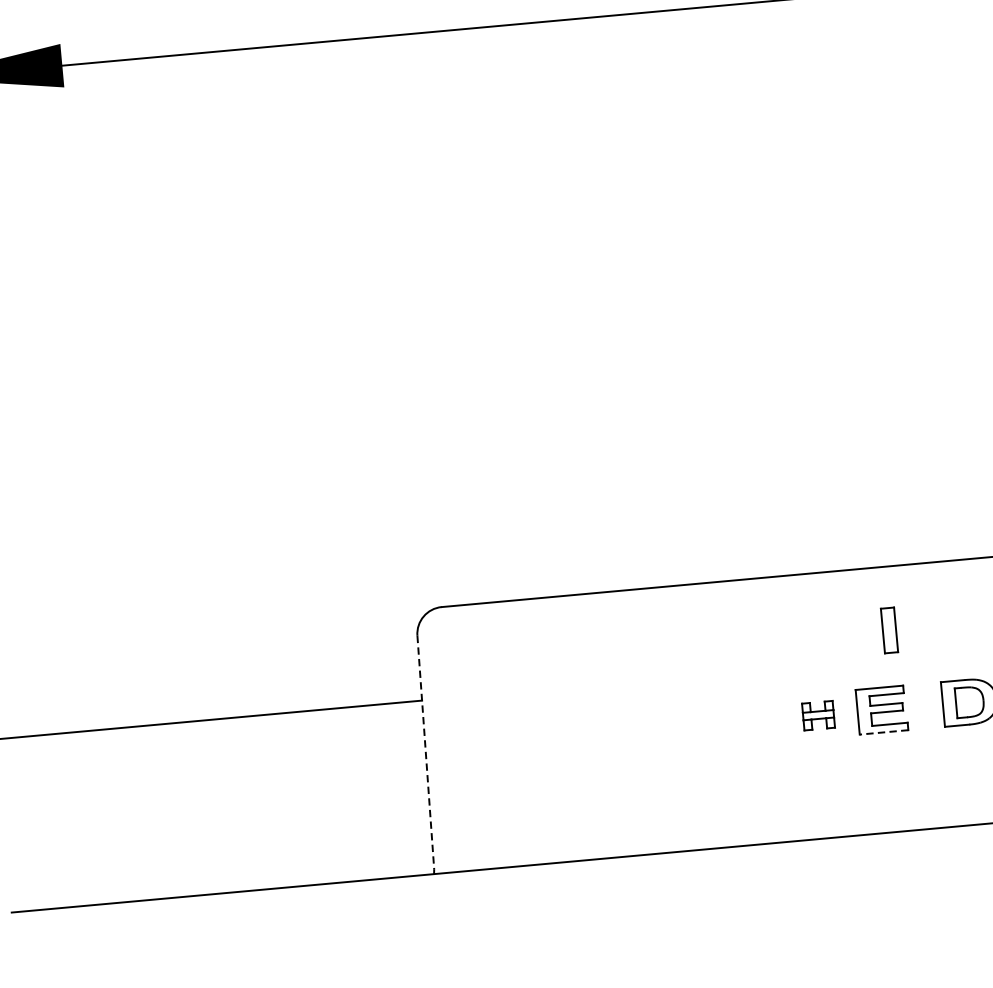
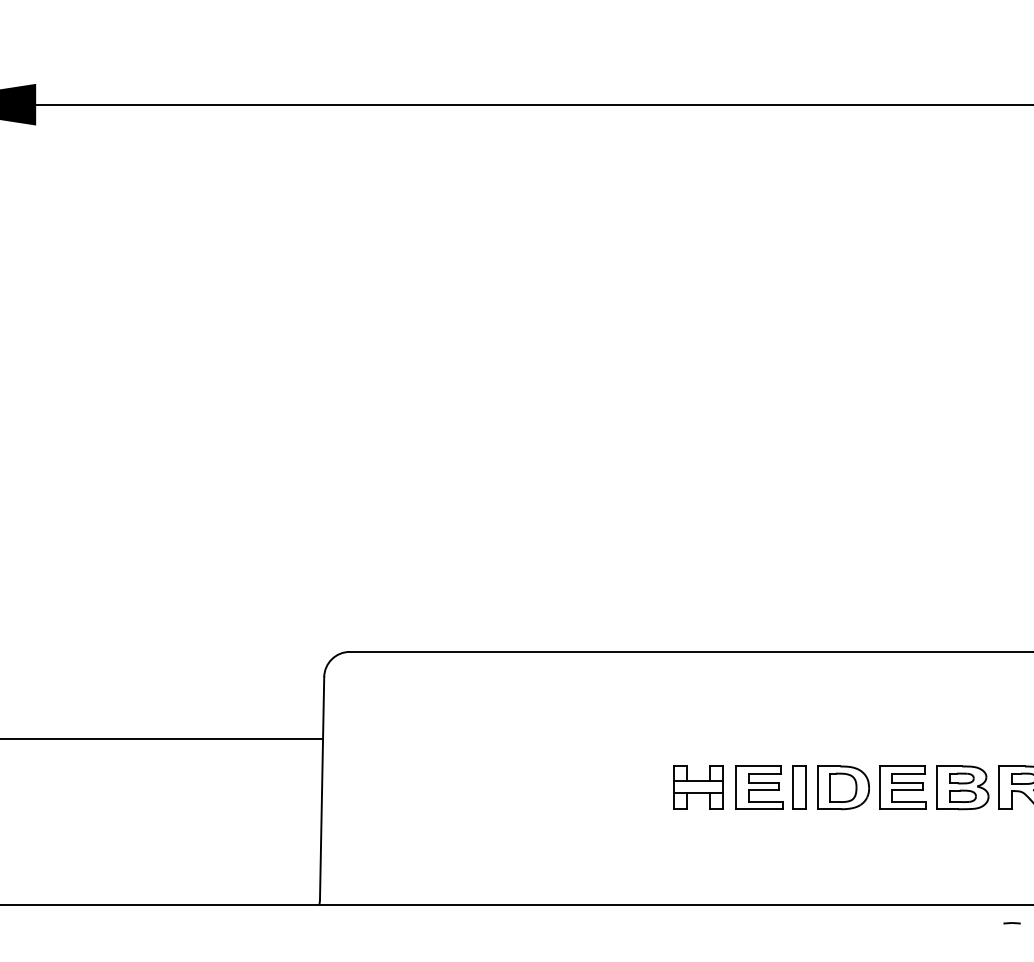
part: (889, 630) -> (799, 787), moved
part: (818, 715) -> (698, 787), size x1.67
line: (883, 732) -> (758, 809), dashed -> solid
line: (426, 752) -> (322, 788), dashed -> solid

